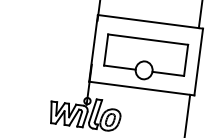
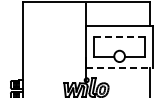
line: (148, 39) -> (119, 36), solid -> dashed
line: (143, 88) -> (120, 67), solid -> dashed

